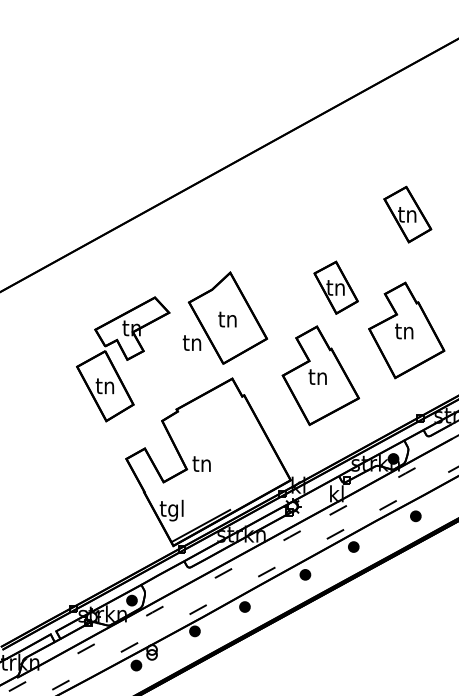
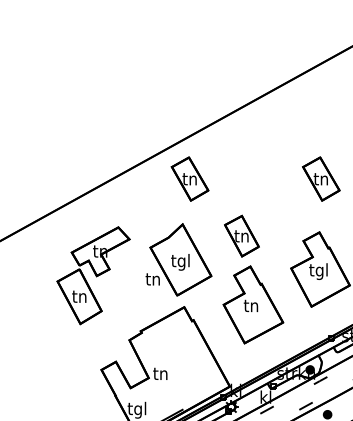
part: (239, 214) -> (189, 178), added
part: (335, 287) -> (241, 236), moved
text: (227, 320) -> (180, 261), tn -> tgl
text: (403, 332) -> (317, 271), tn -> tgl
part: (123, 359) -> (93, 275), moved

